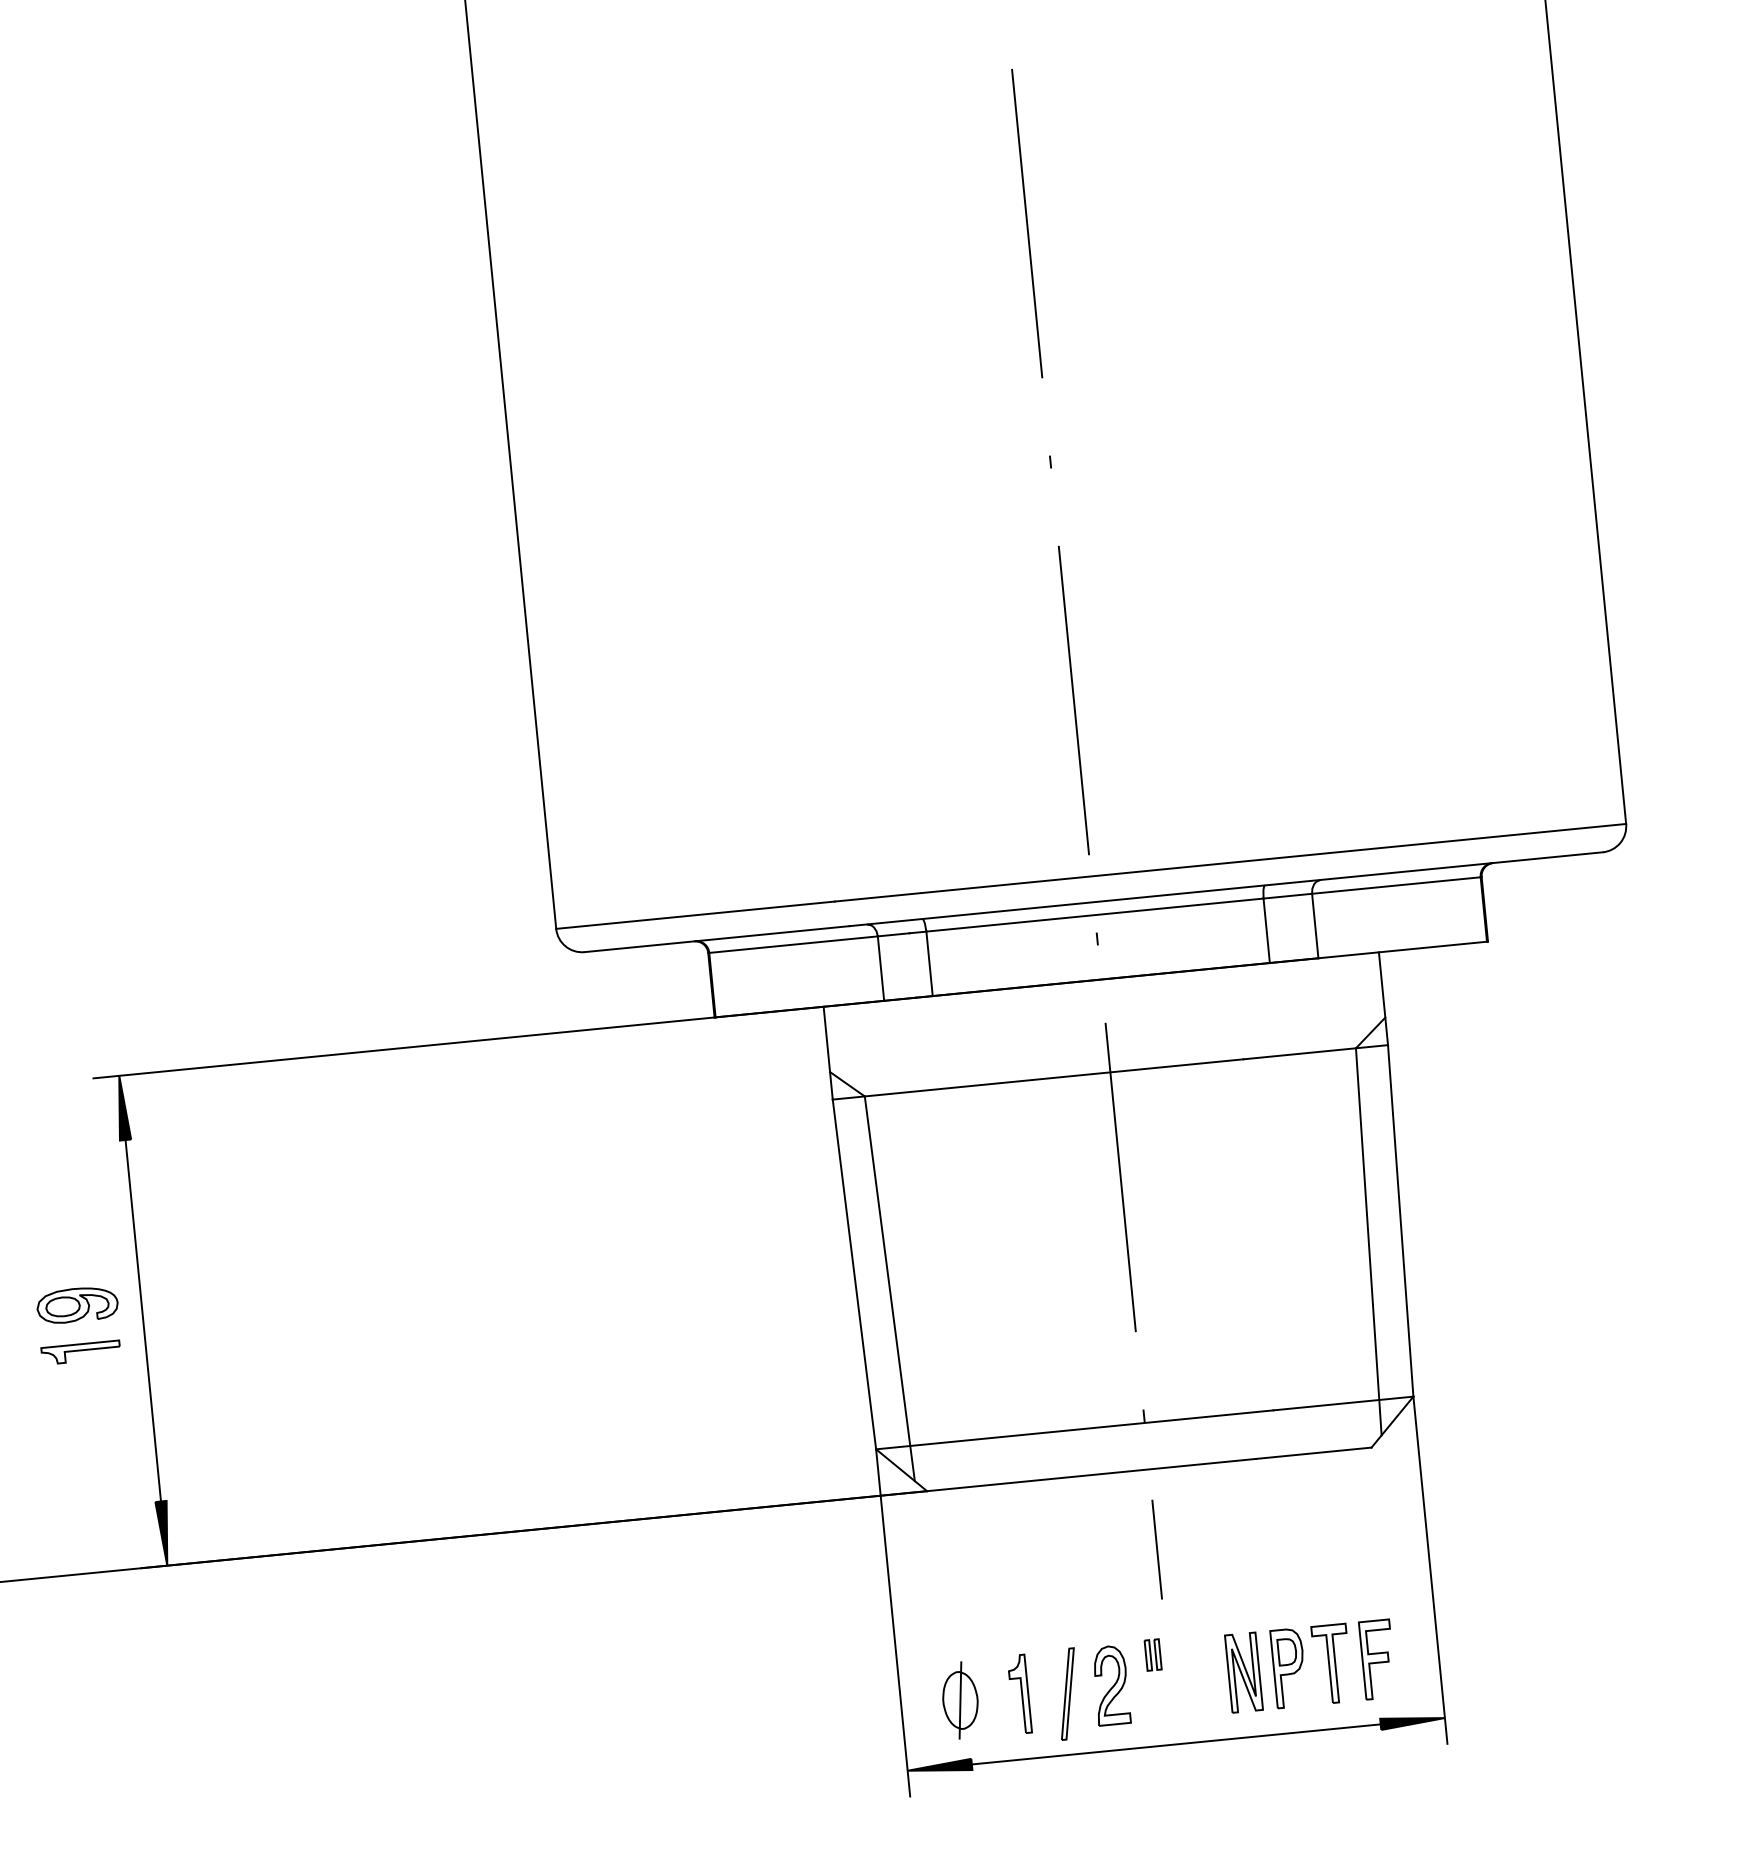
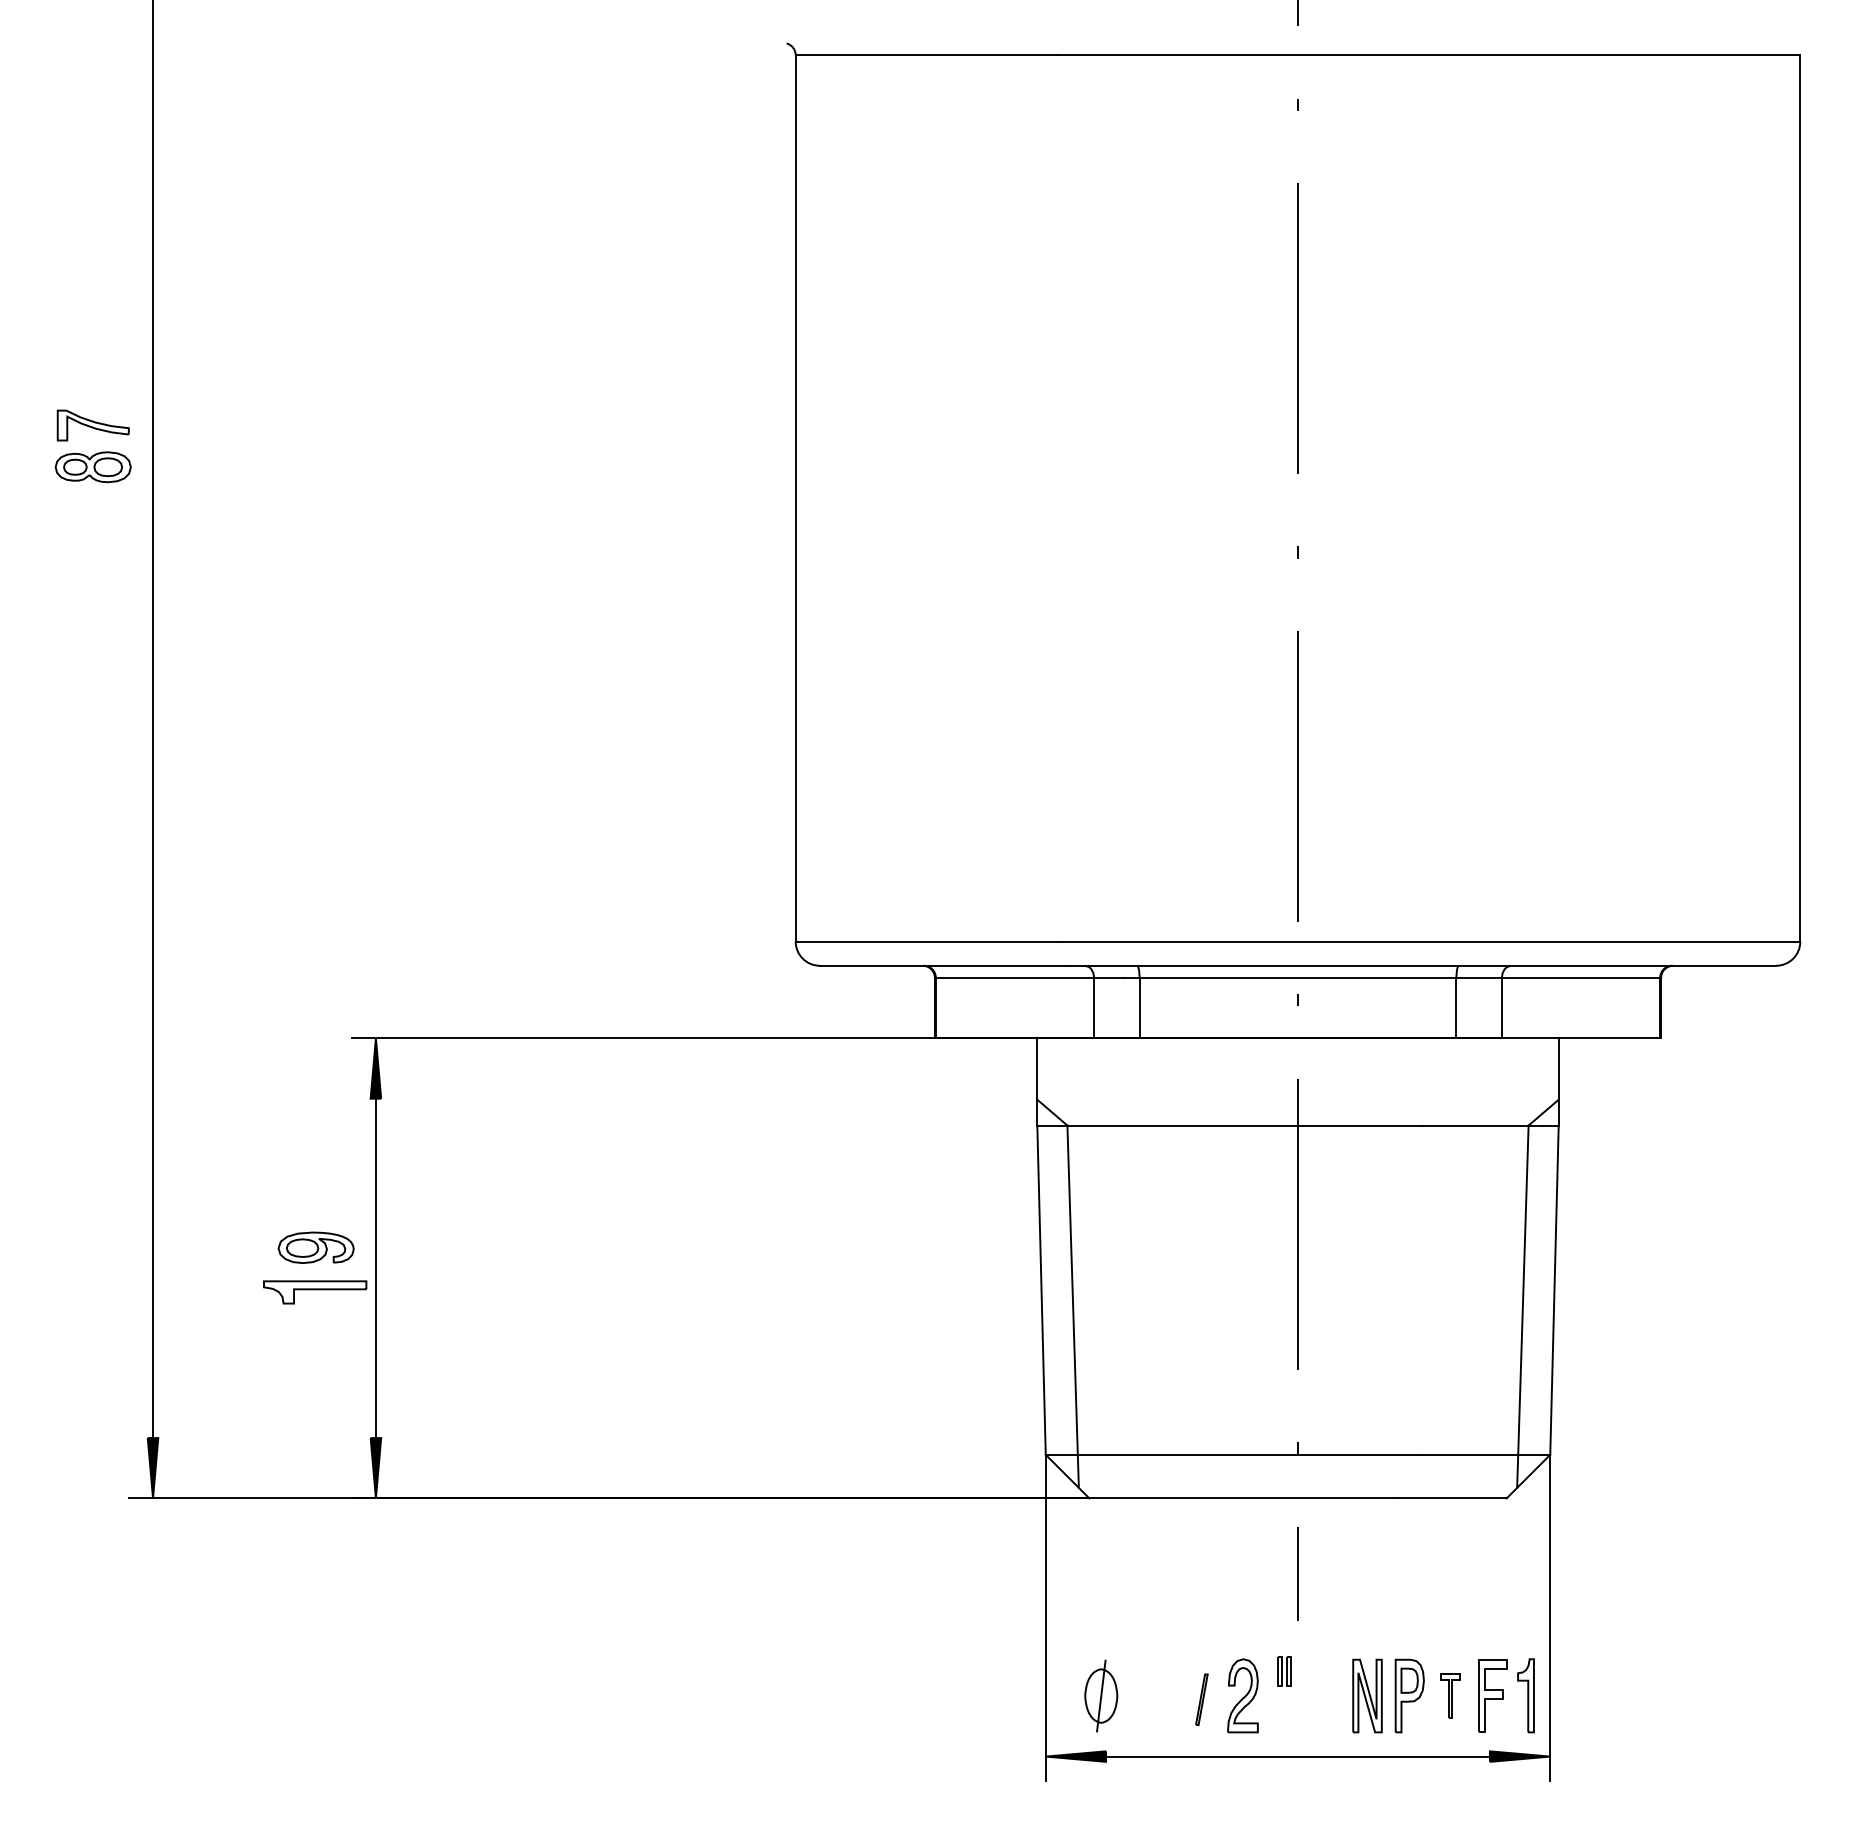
part: (80, 1352) -> (314, 1292), size x1.4
part: (1331, 1663) -> (1449, 1695), size x0.6
part: (1067, 1693) -> (1201, 1699), size x0.6
part: (1019, 1694) -> (1525, 1695), moved

